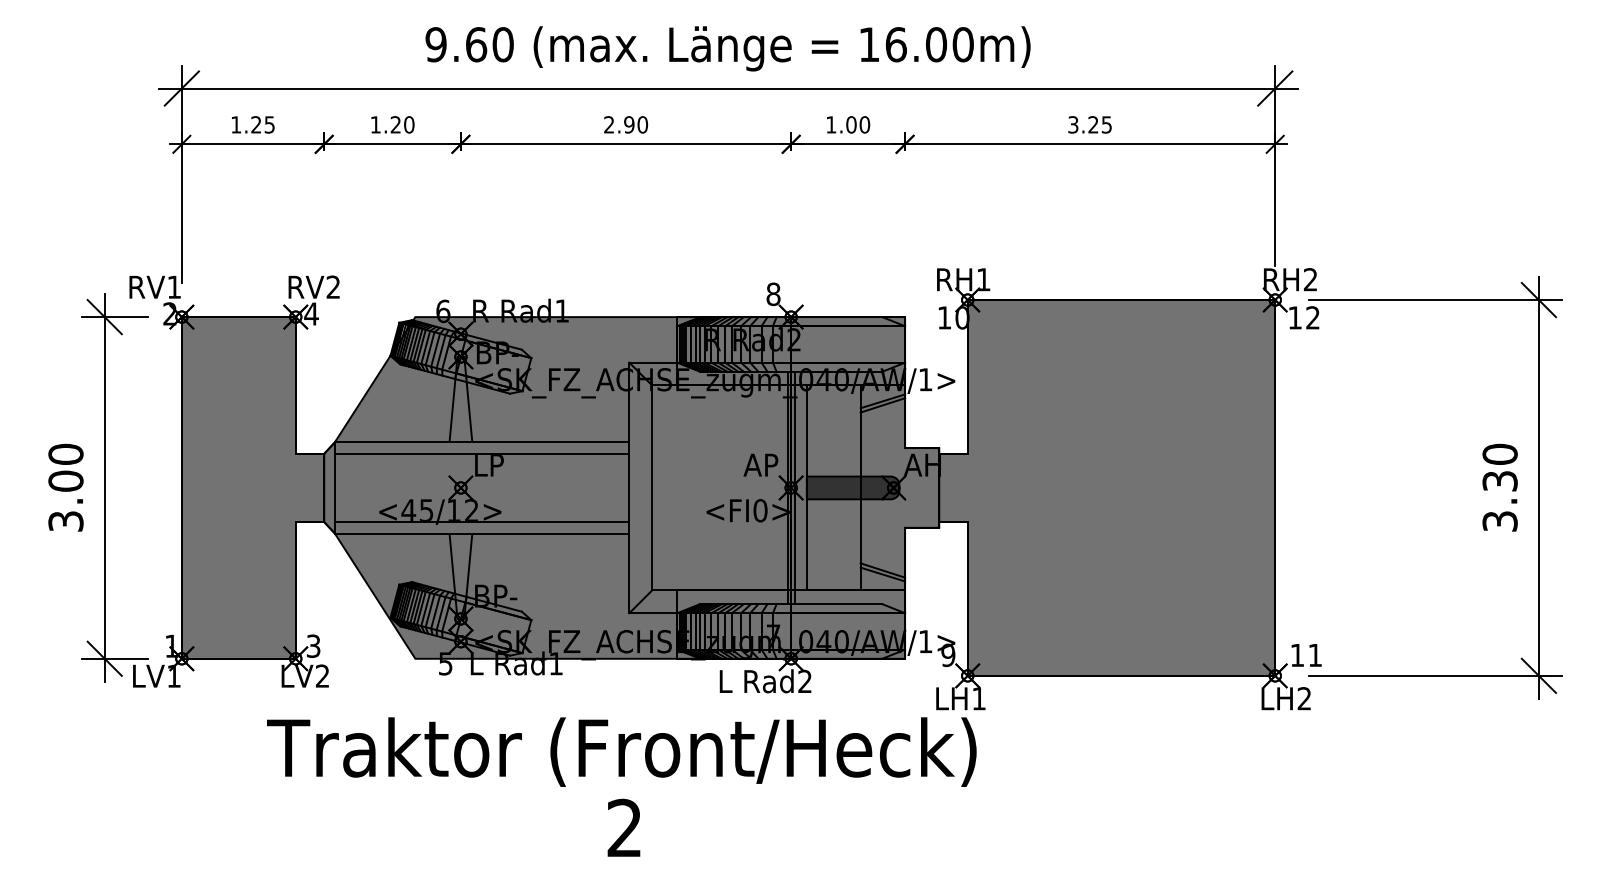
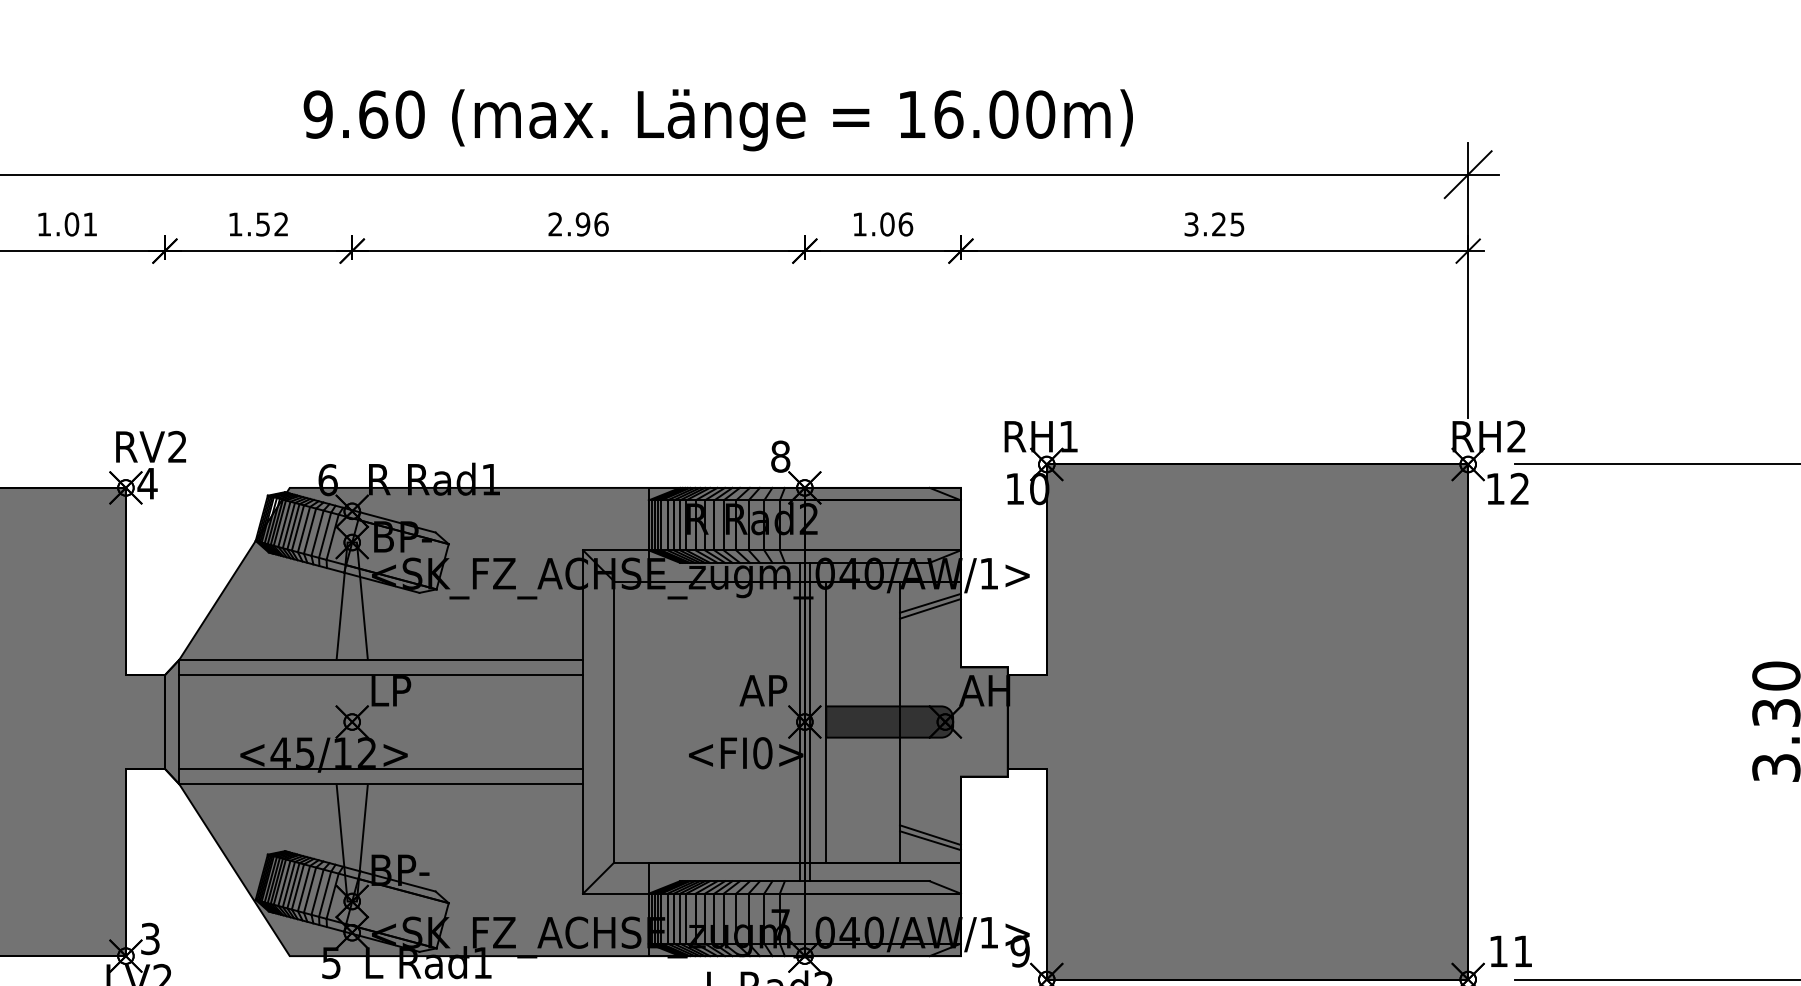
text: (262, 124) -> (80, 223), 1.25 -> 1.01
text: (402, 124) -> (272, 223), 1.20 -> 1.52
text: (642, 124) -> (601, 223), 2.90 -> 2.96
text: (864, 124) -> (905, 223), 1.00 -> 1.06

